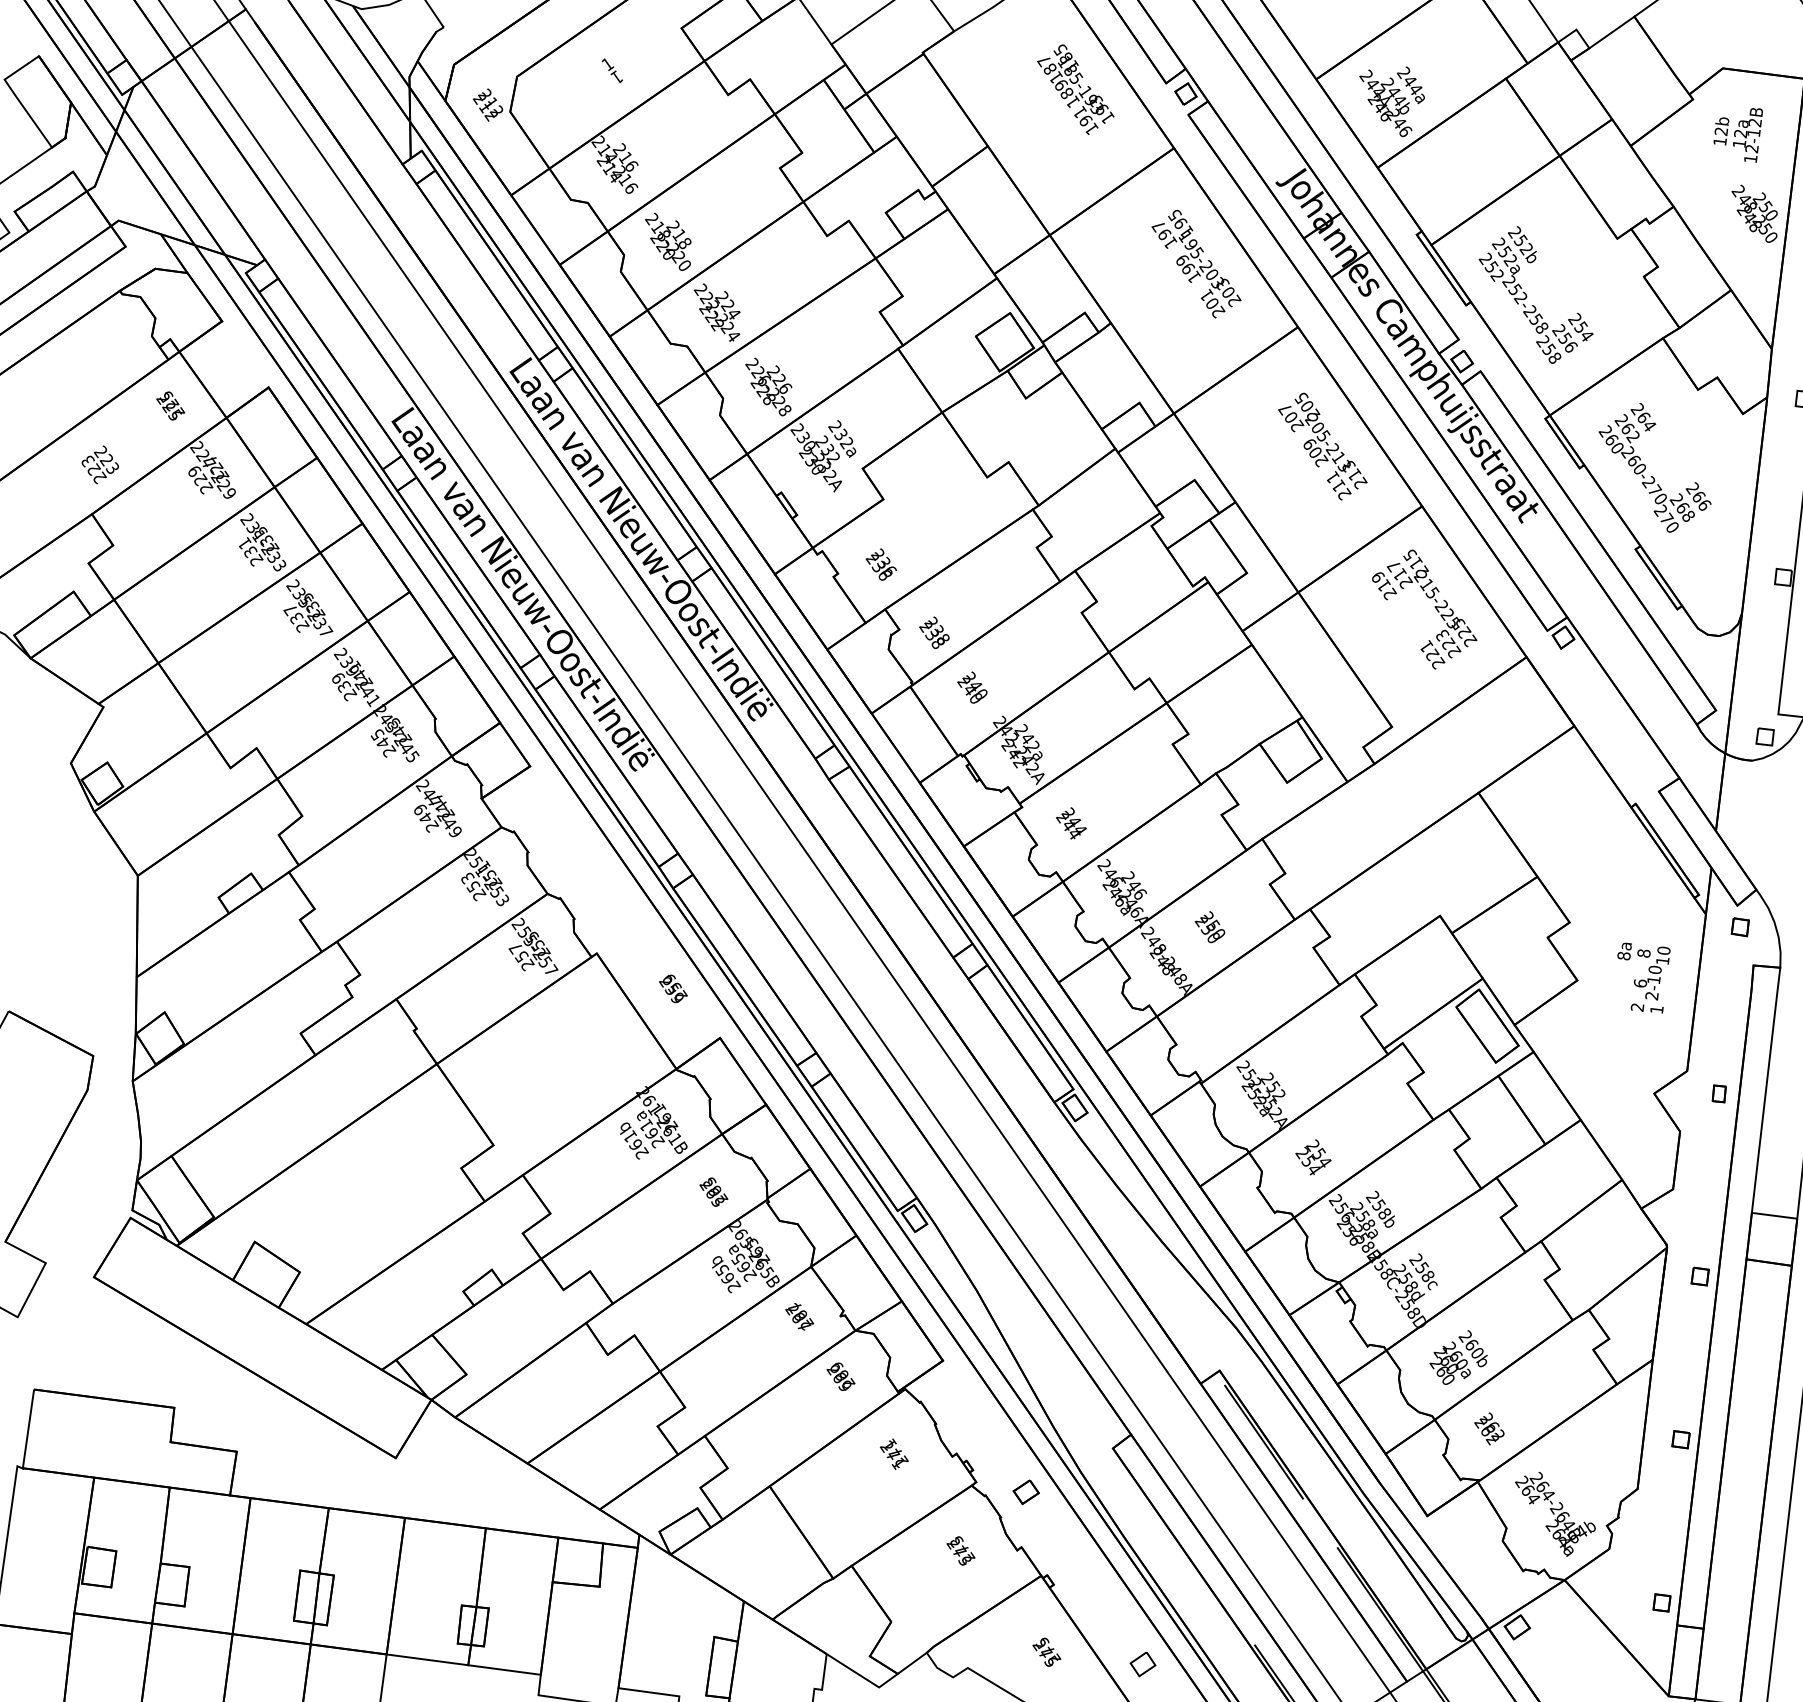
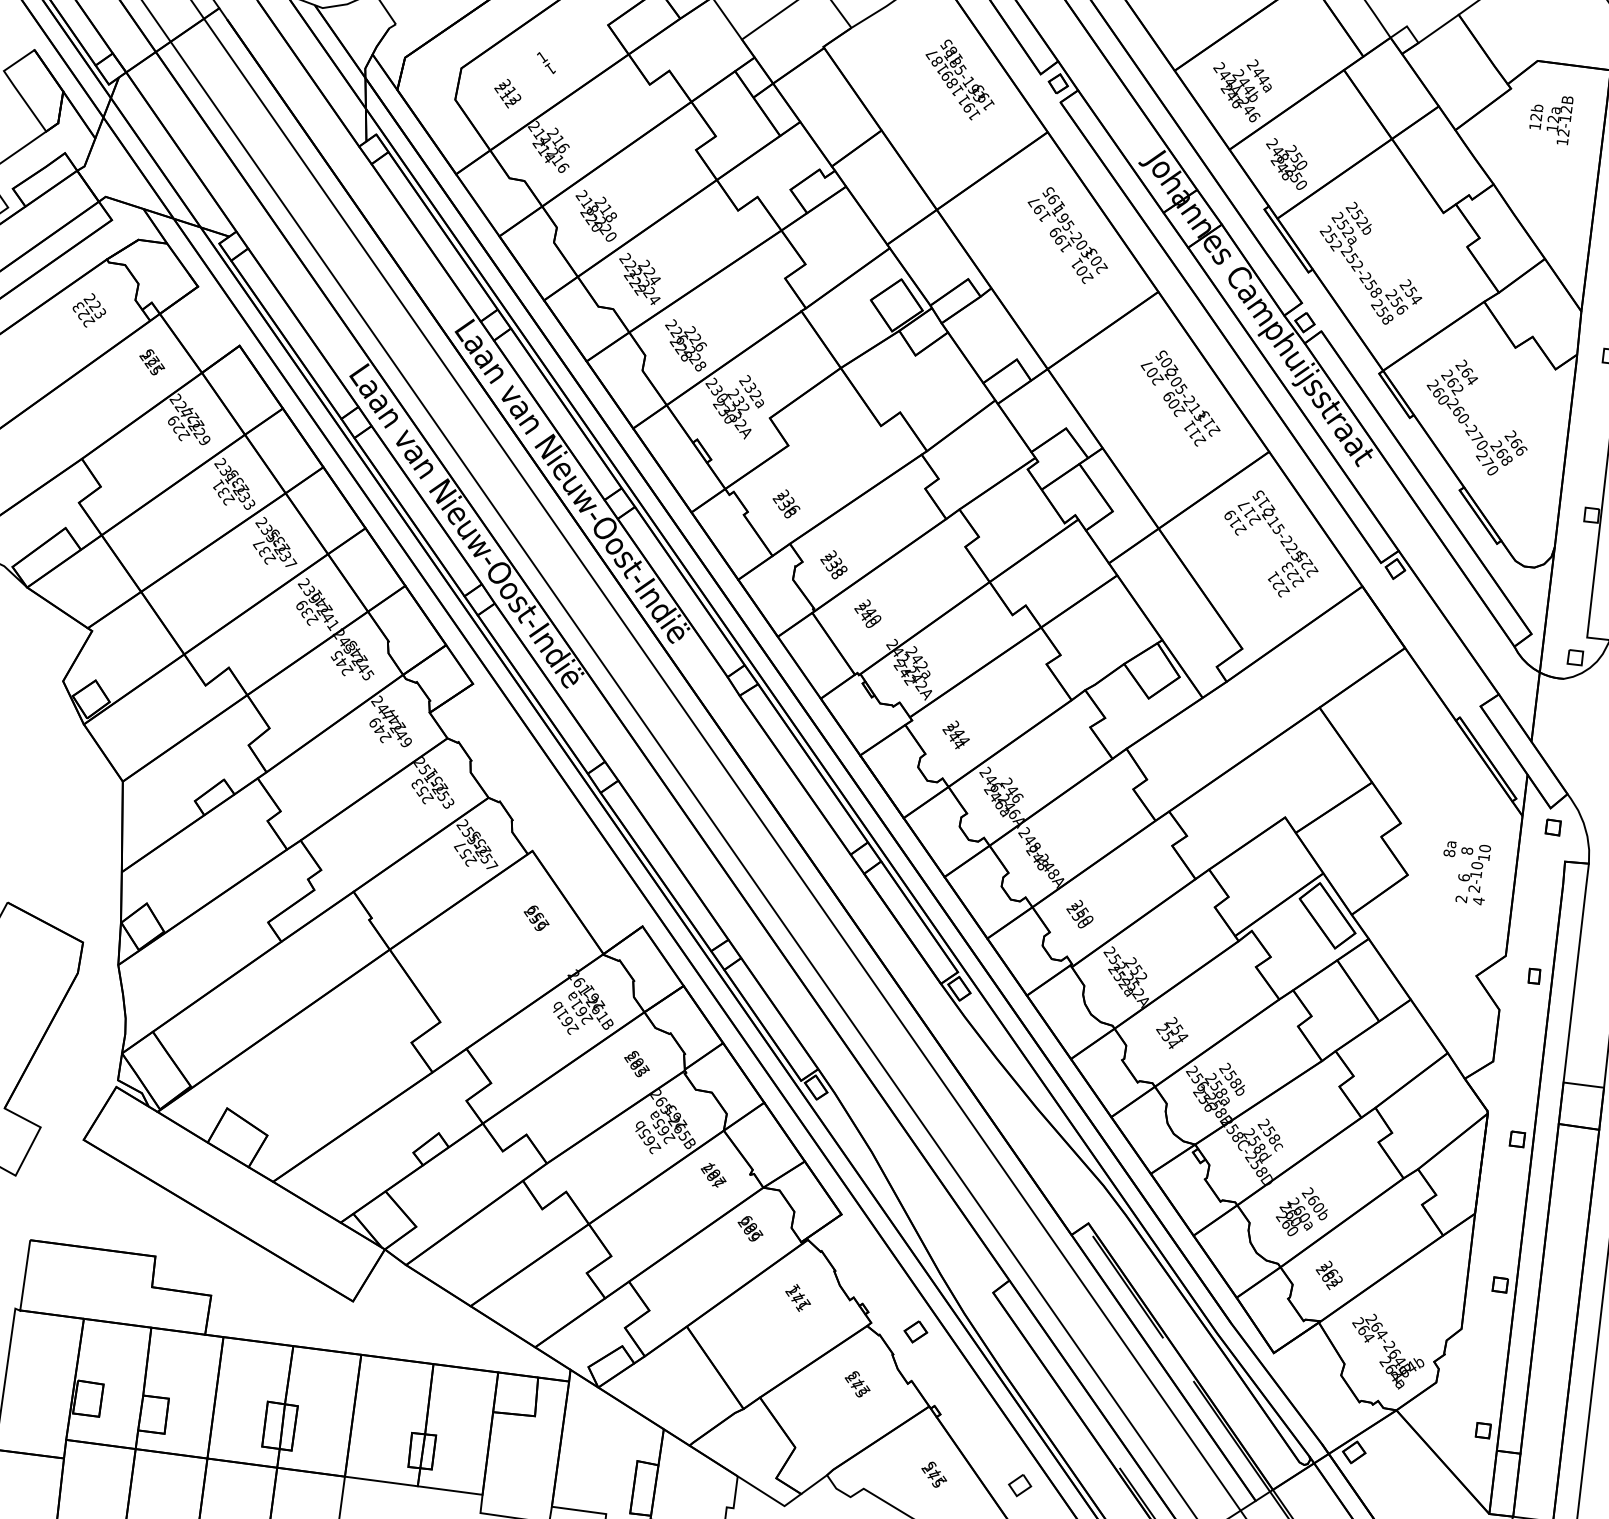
text: (488, 104) -> (508, 93), moved
text: (1754, 213) -> (1286, 163), moved
text: (99, 464) -> (88, 310), moved
text: (1209, 927) -> (1079, 914), moved
text: (673, 988) -> (536, 917), moved
text: (1656, 1010) -> (1478, 901), 1 -> 4

